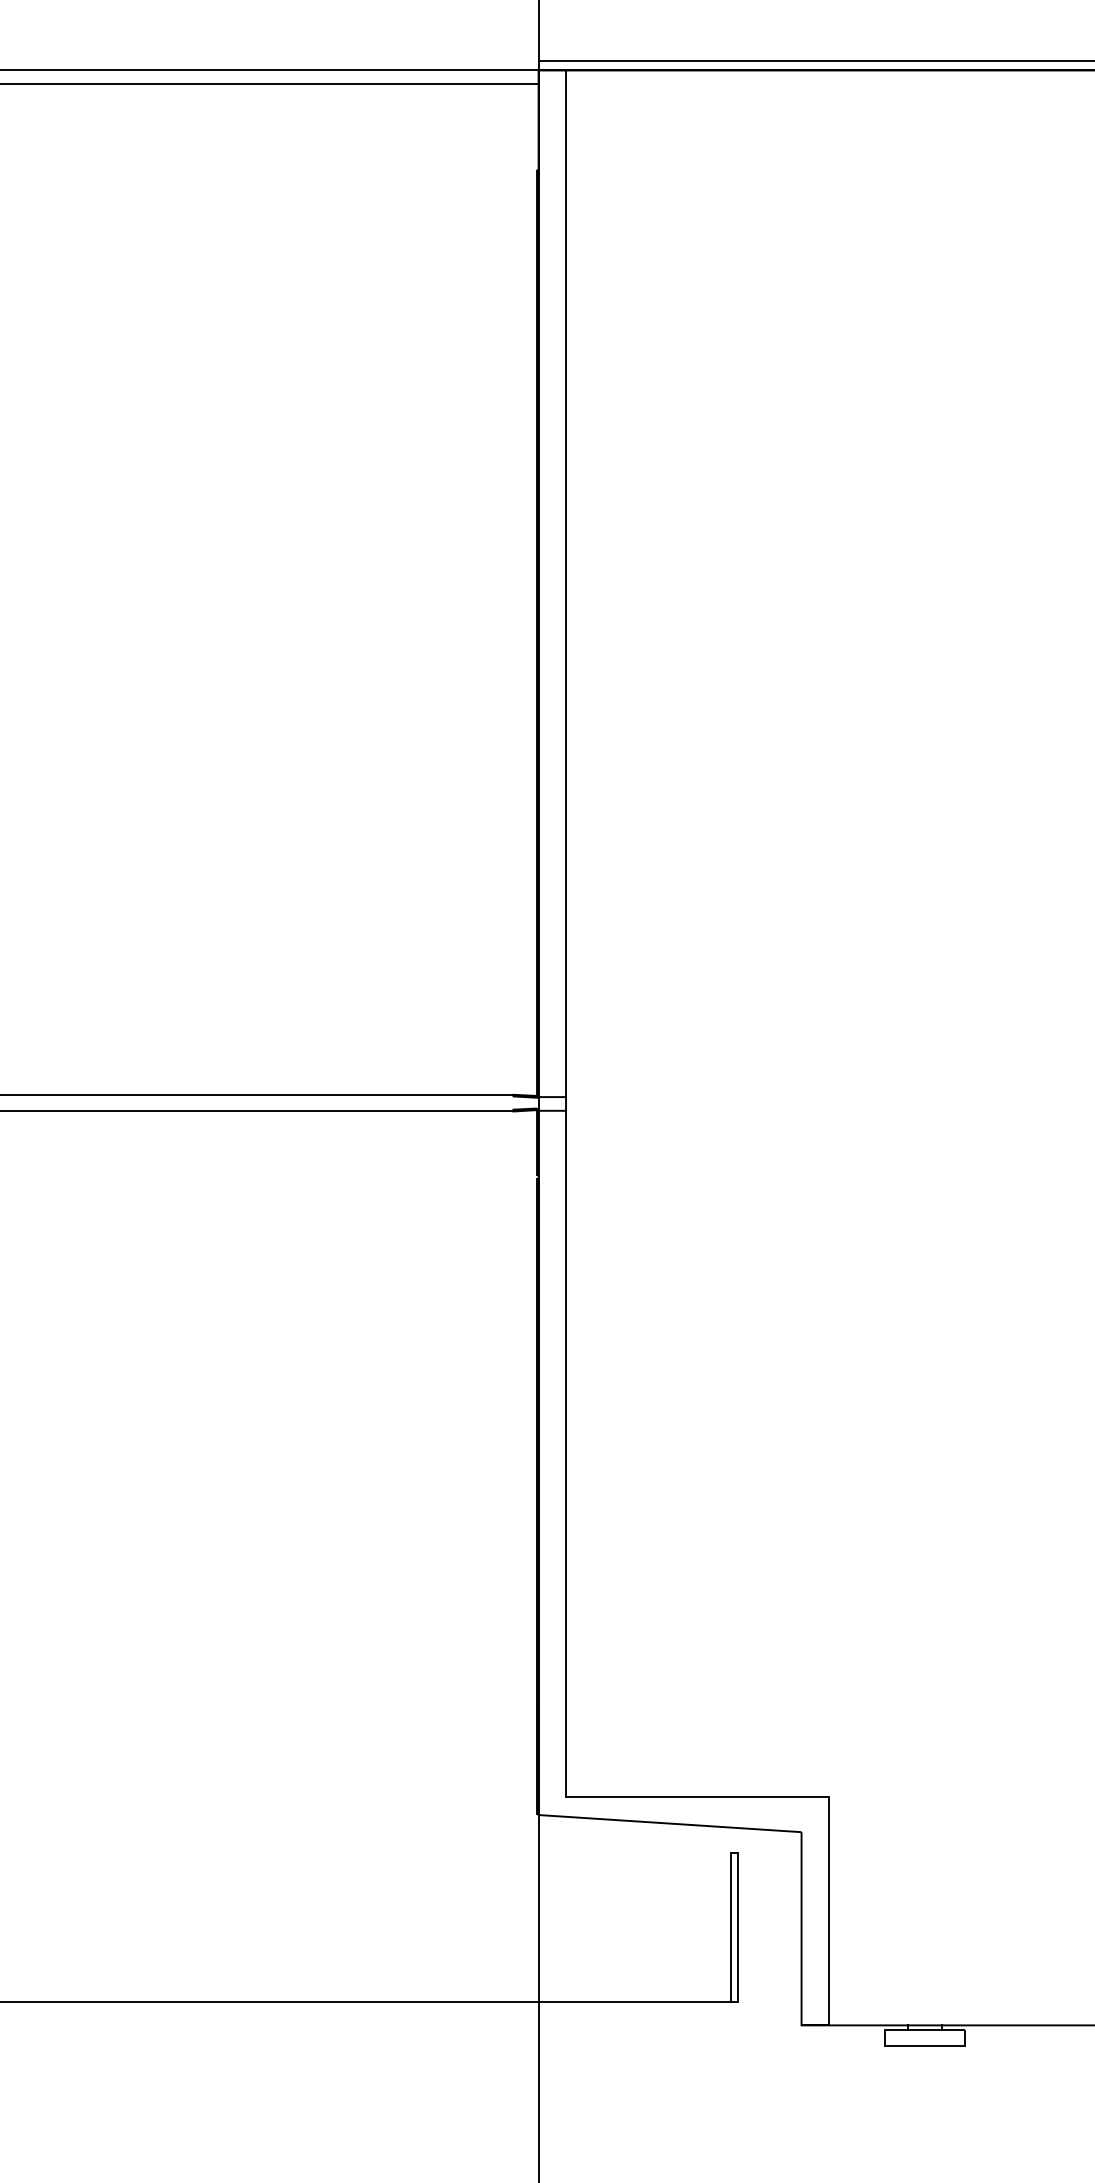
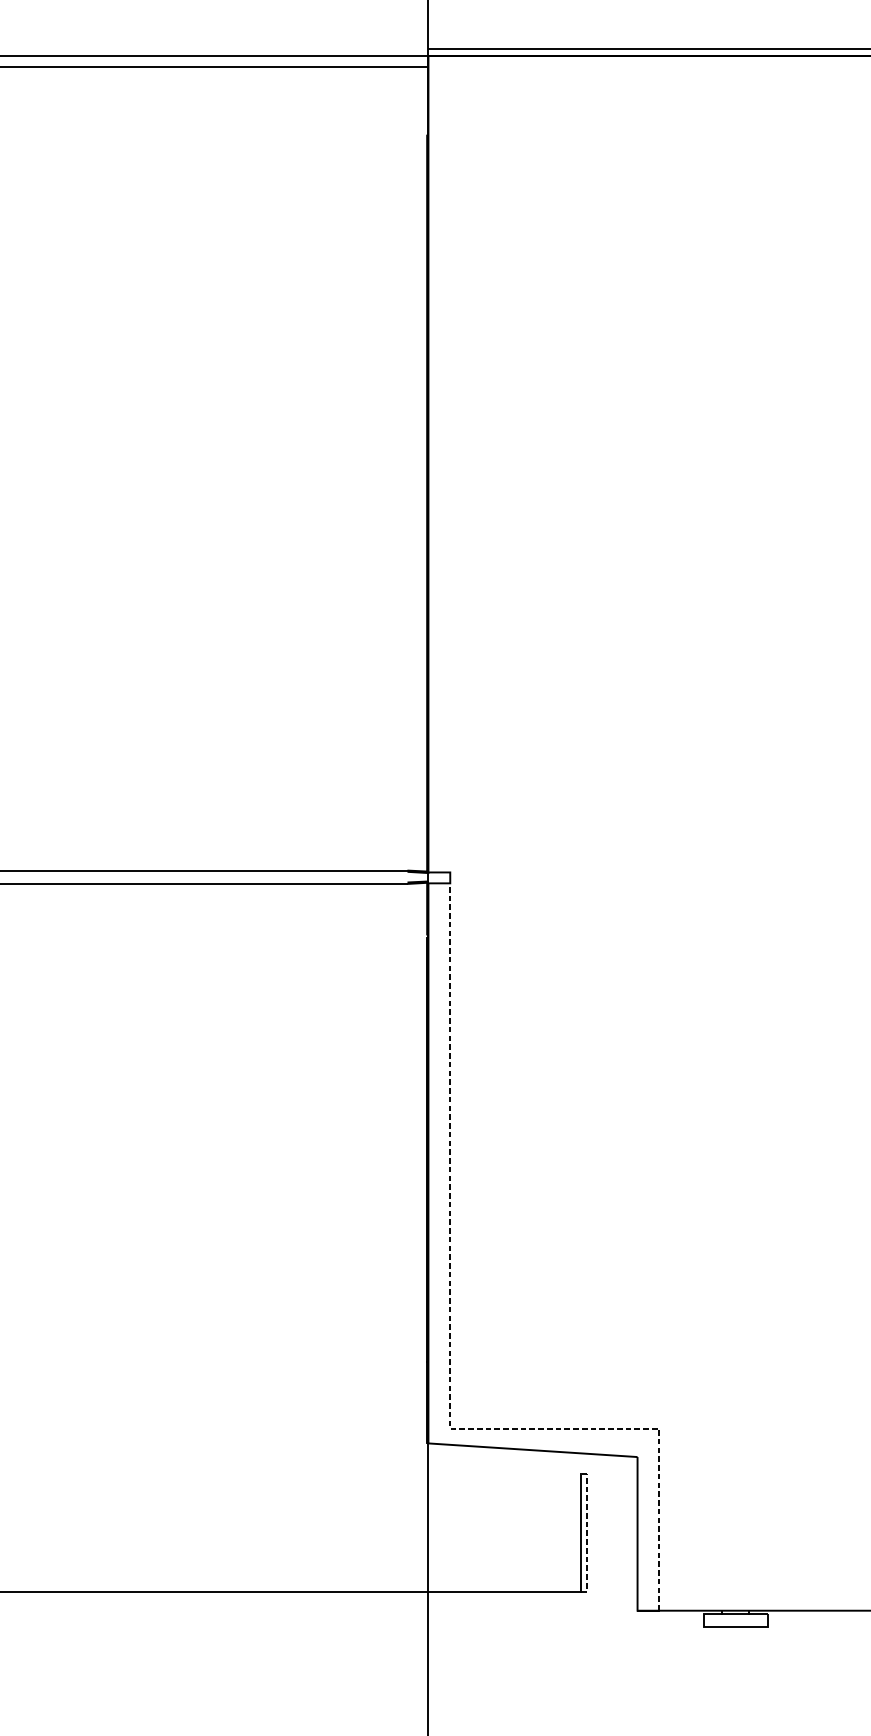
line: (566, 583) -> (450, 463), removed
line: (566, 1700) -> (450, 1352), solid -> dashed
line: (737, 1926) -> (586, 1532), solid -> dashed

